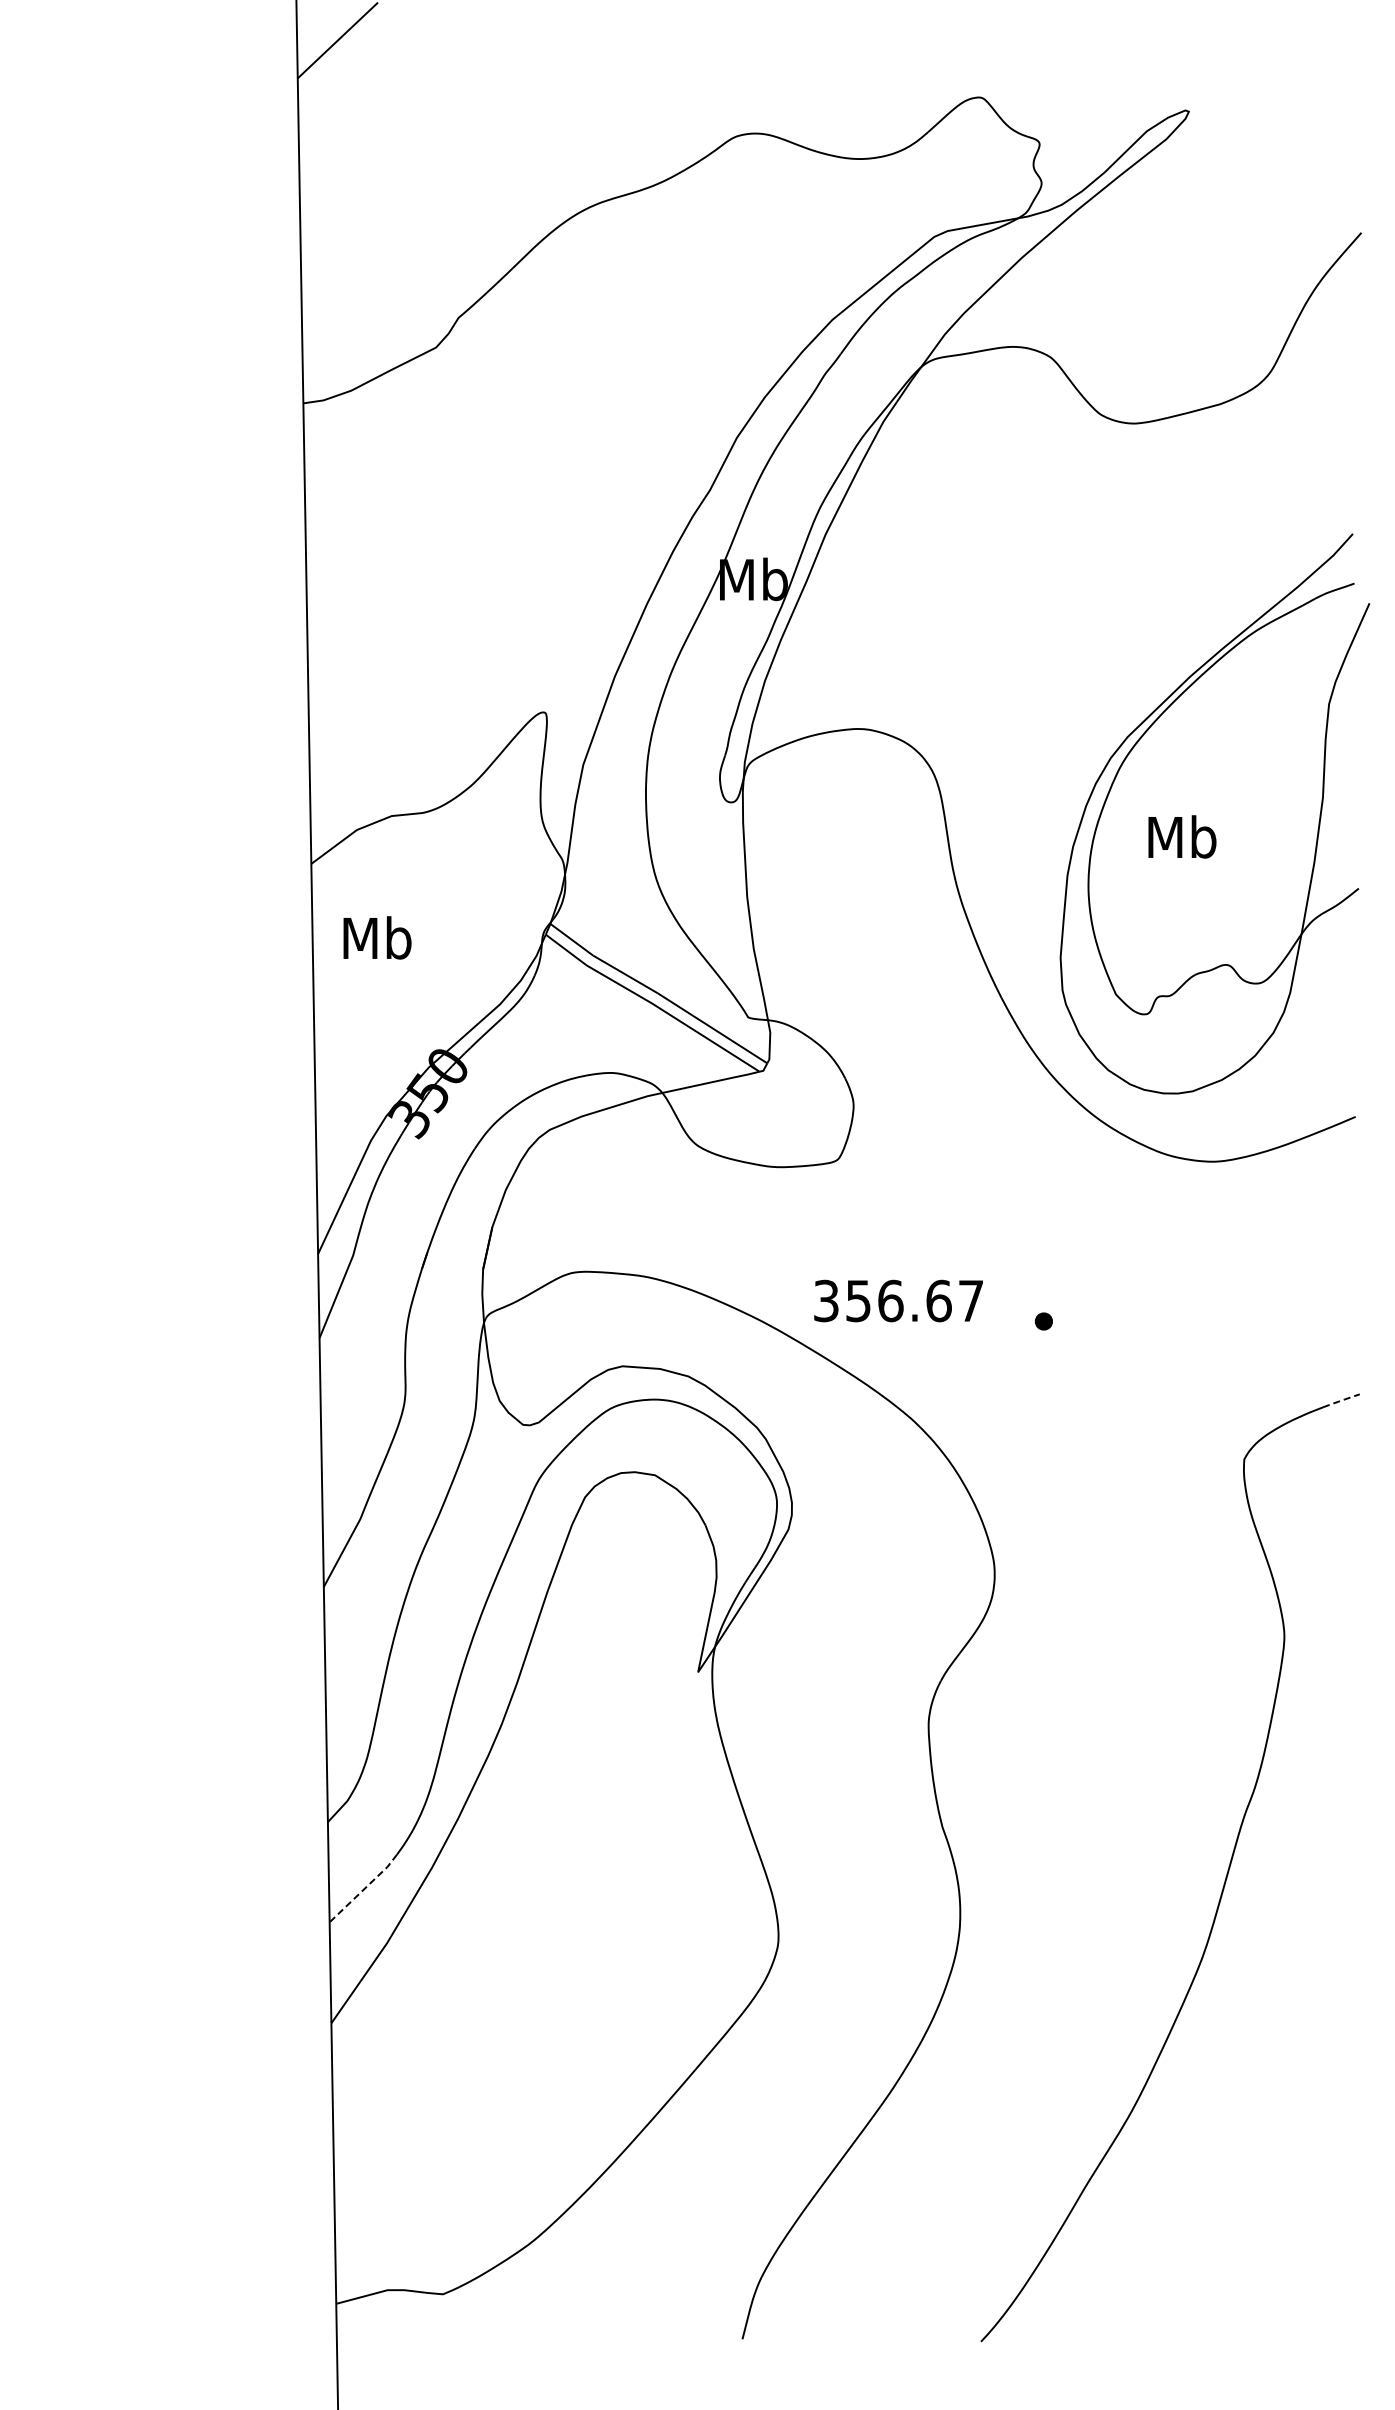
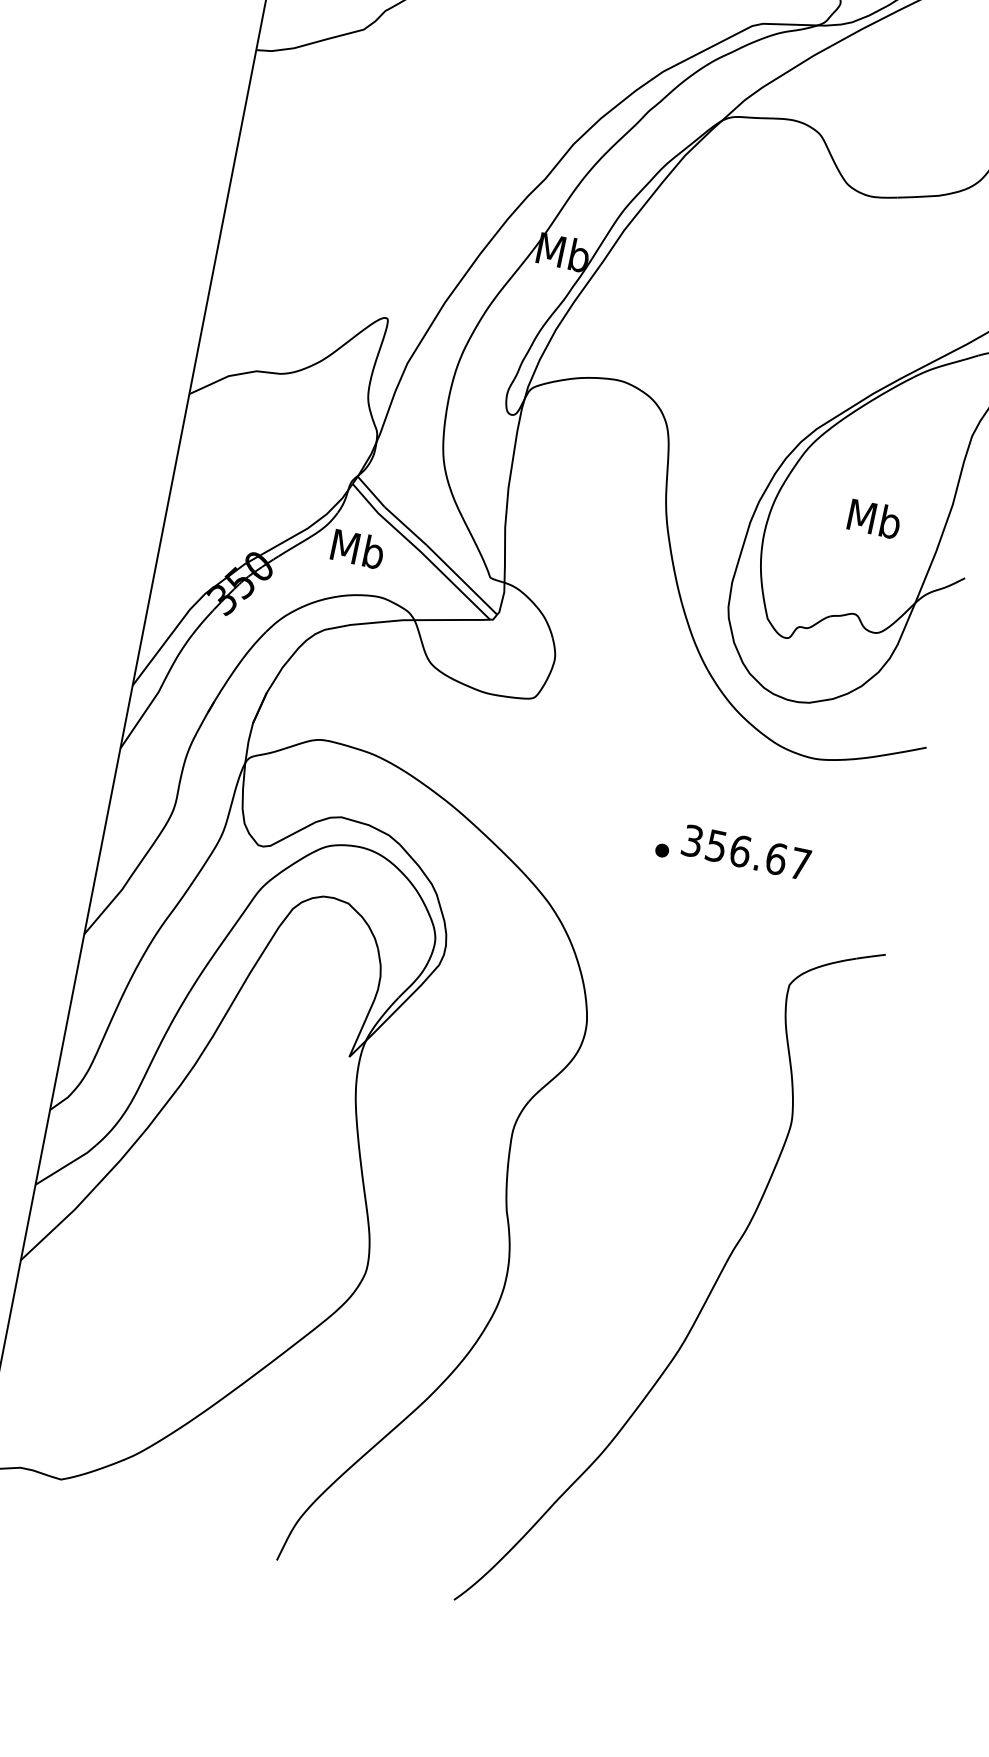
text: (1182, 836) -> (874, 518), moved
text: (377, 937) -> (358, 548), moved
text: (898, 1300) -> (746, 852), moved
line: (1341, 1400) -> (871, 956), dashed -> solid
line: (364, 1889) -> (66, 1165), dashed -> solid

